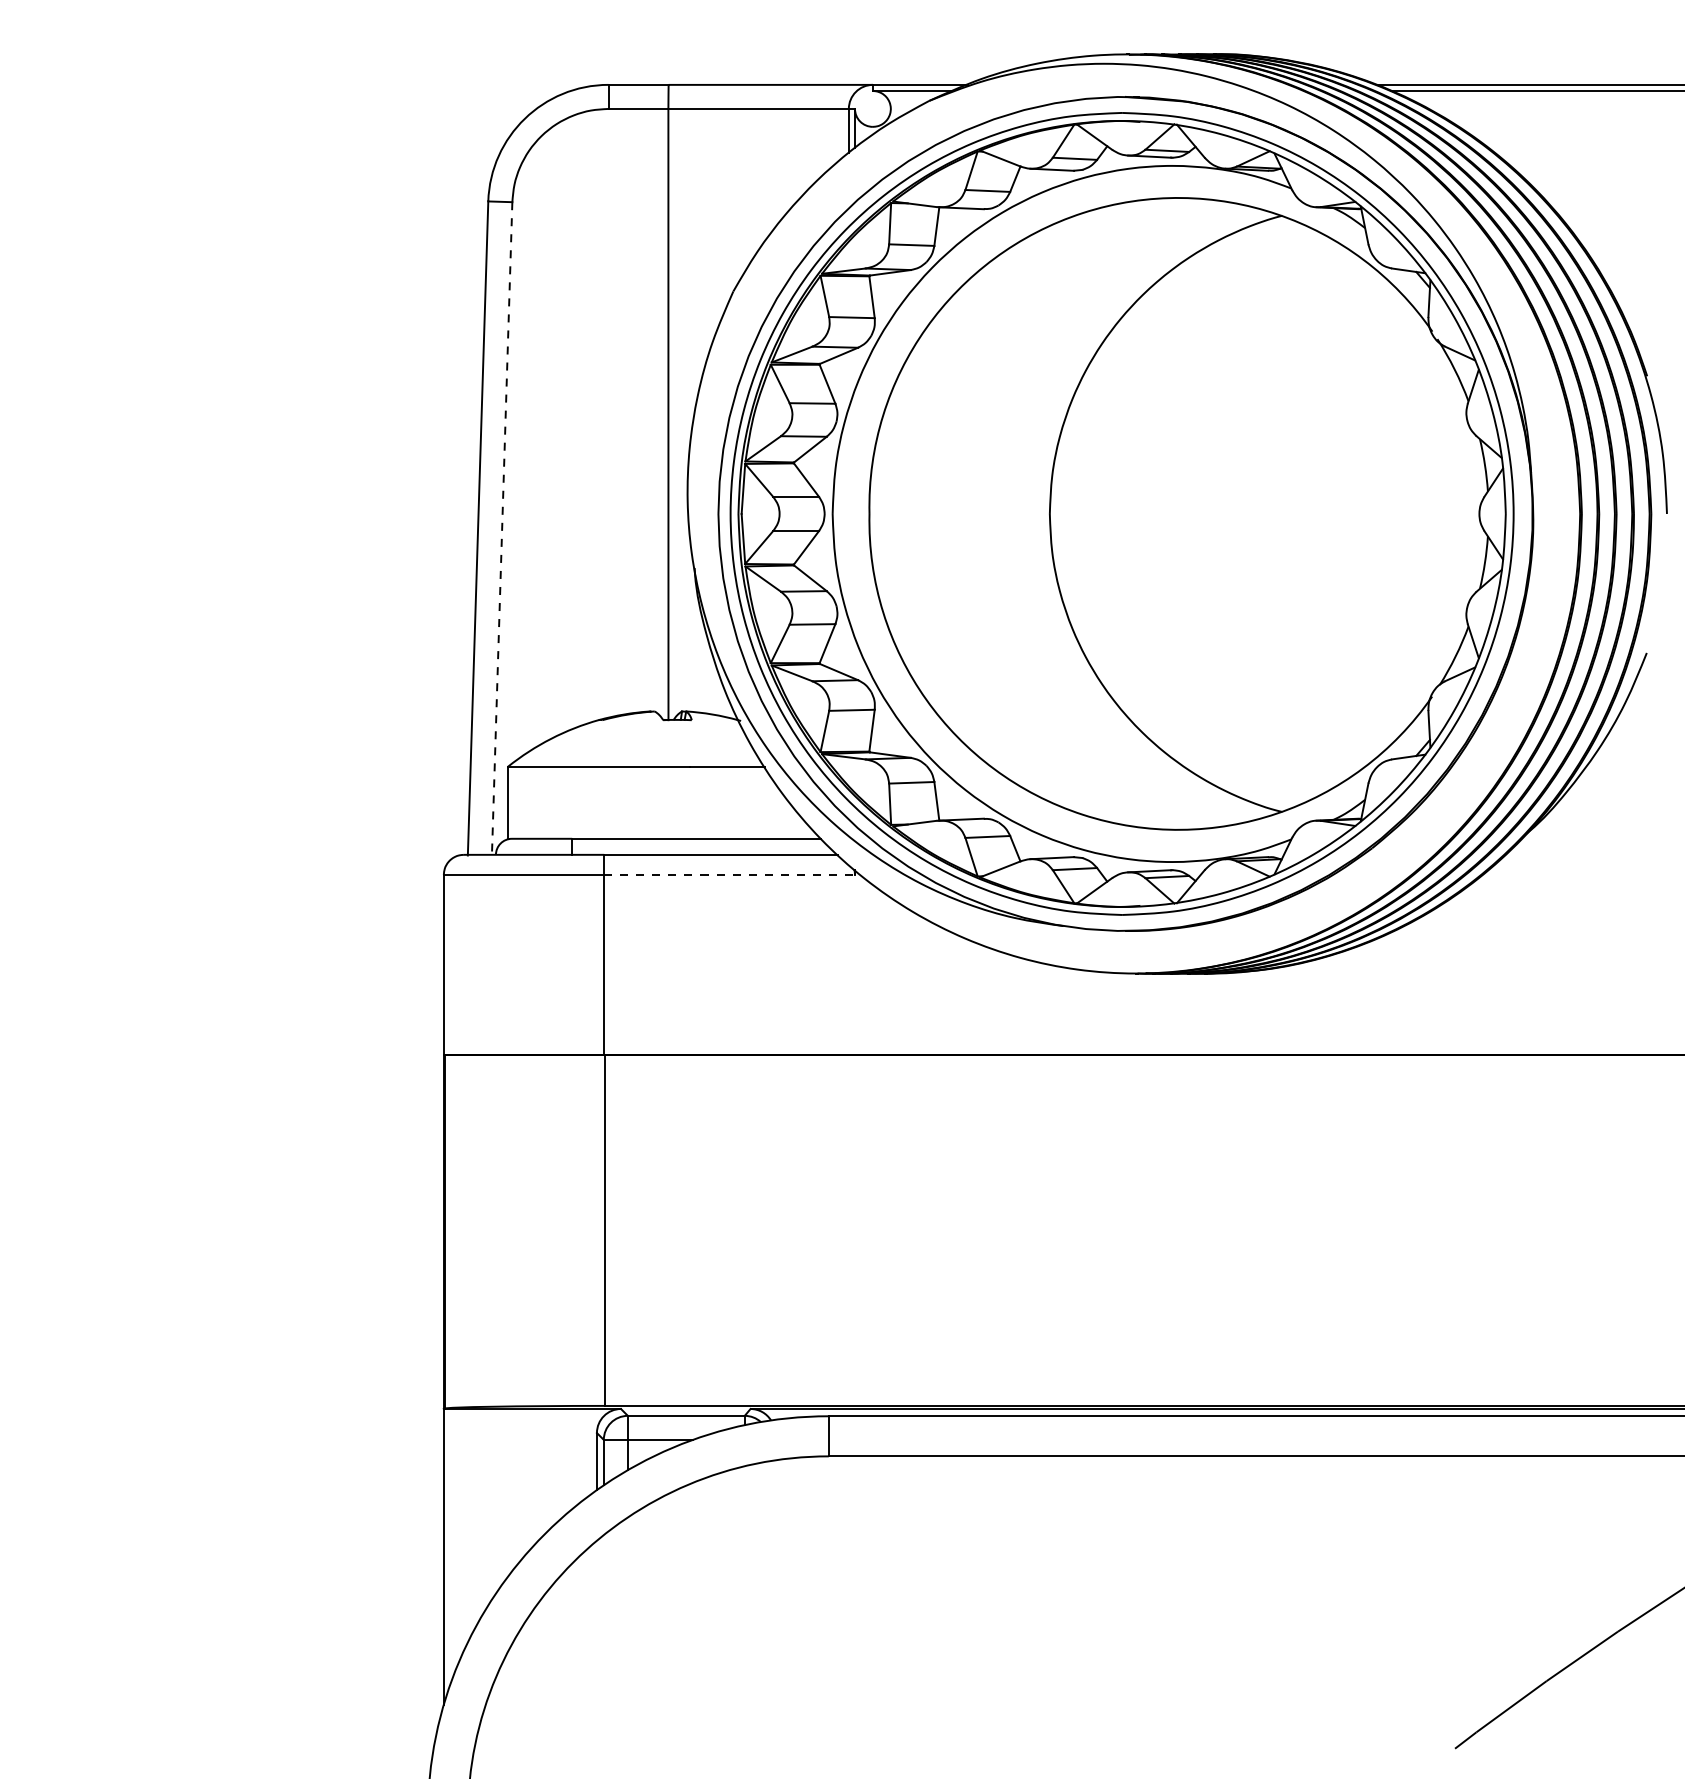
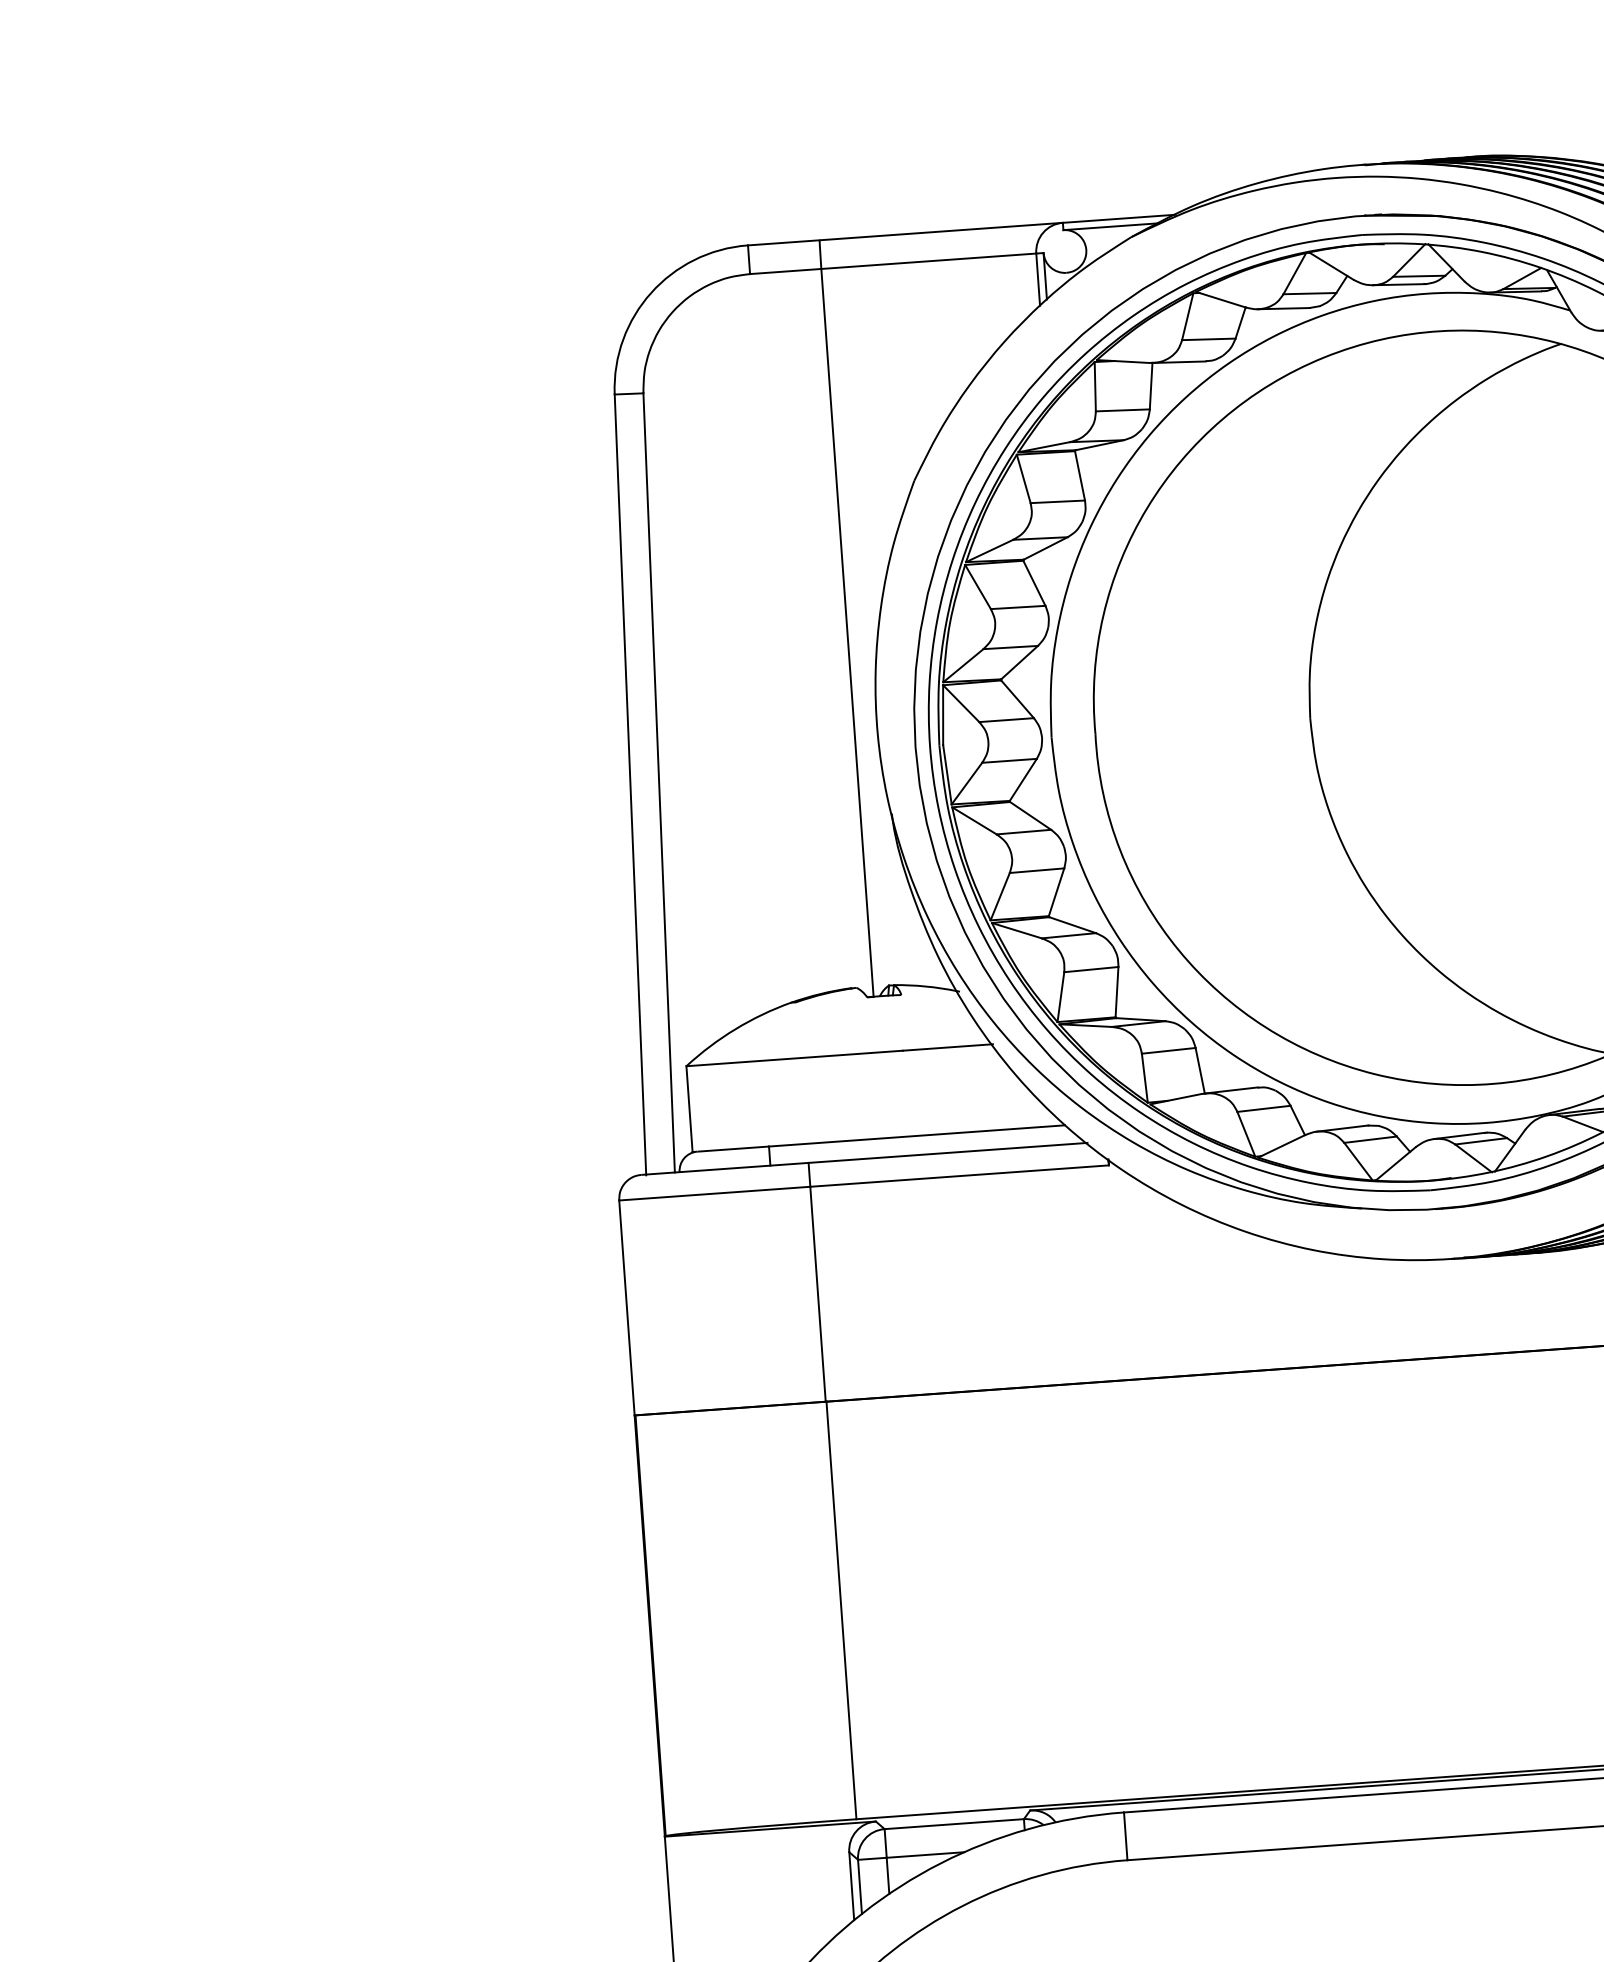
line: (502, 529) -> (659, 784), dashed -> solid
line: (730, 874) -> (960, 1175), dashed -> solid

